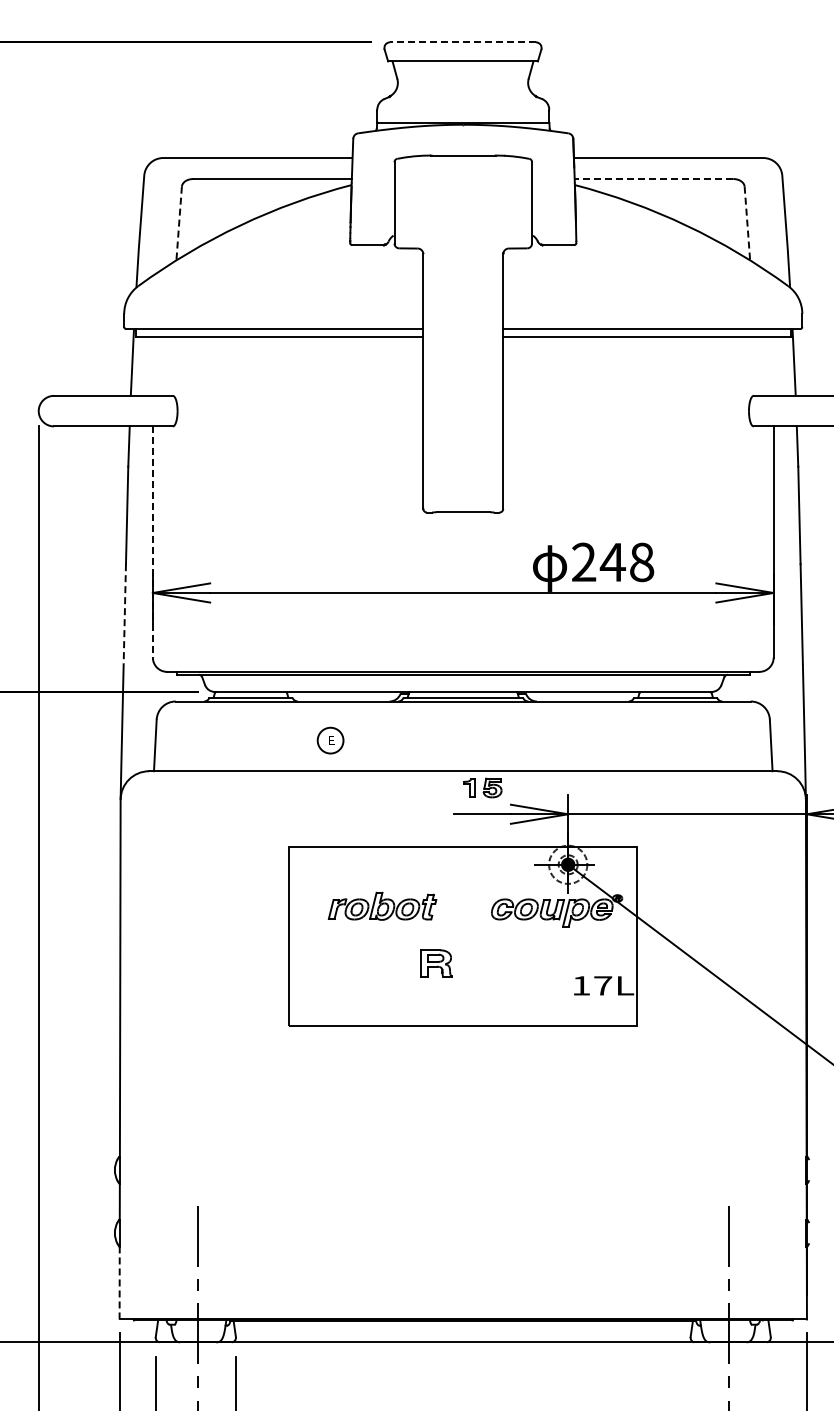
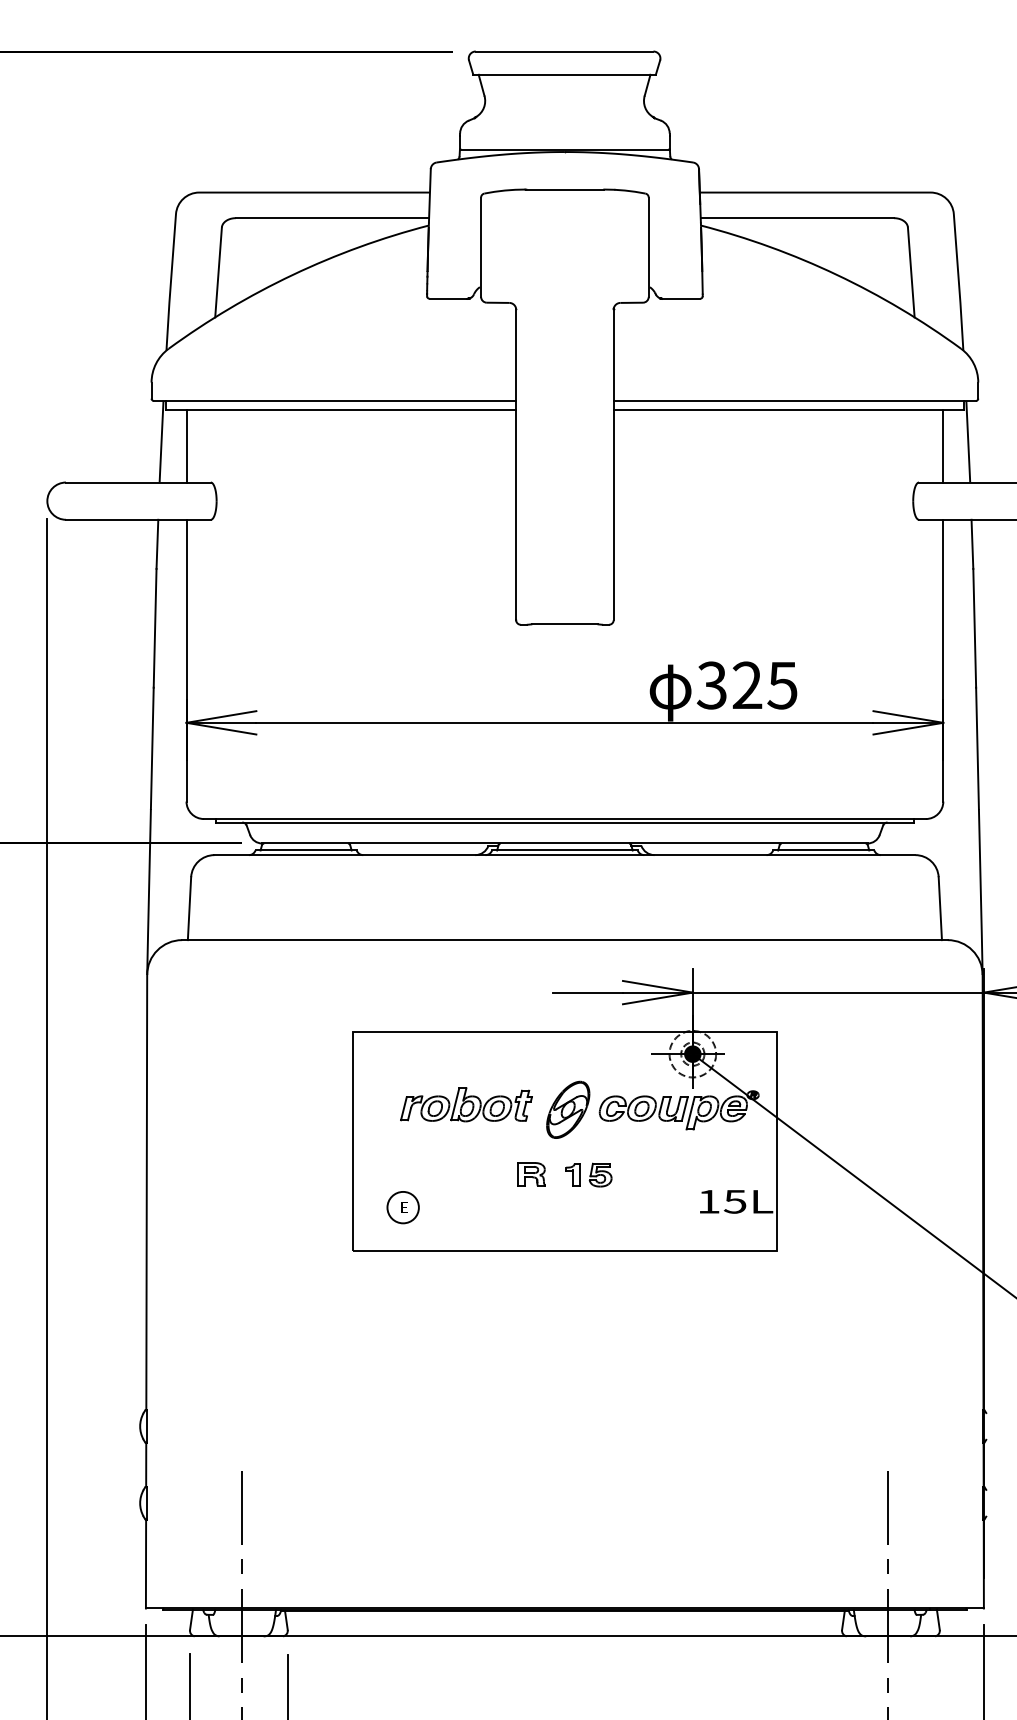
line: (463, 42) -> (565, 51), dashed -> solid
line: (653, 179) -> (796, 218), dashed -> solid
line: (179, 223) -> (218, 272), dashed -> solid
line: (747, 223) -> (911, 272), dashed -> solid
line: (152, 365) -> (186, 445), added
line: (773, 365) -> (943, 445), added
line: (152, 542) -> (186, 661), dashed -> solid
text: (612, 562) -> (746, 685), 248 -> 325
line: (124, 613) -> (151, 747), dashed -> solid
part: (330, 740) -> (403, 1207), moved
part: (482, 787) -> (588, 1174), moved
part: (465, 910) -> (567, 1109), added
part: (435, 963) -> (531, 1174), size x0.71
text: (602, 985) -> (734, 1201), 17L -> 15L
line: (119, 1282) -> (145, 1563), dashed -> solid

